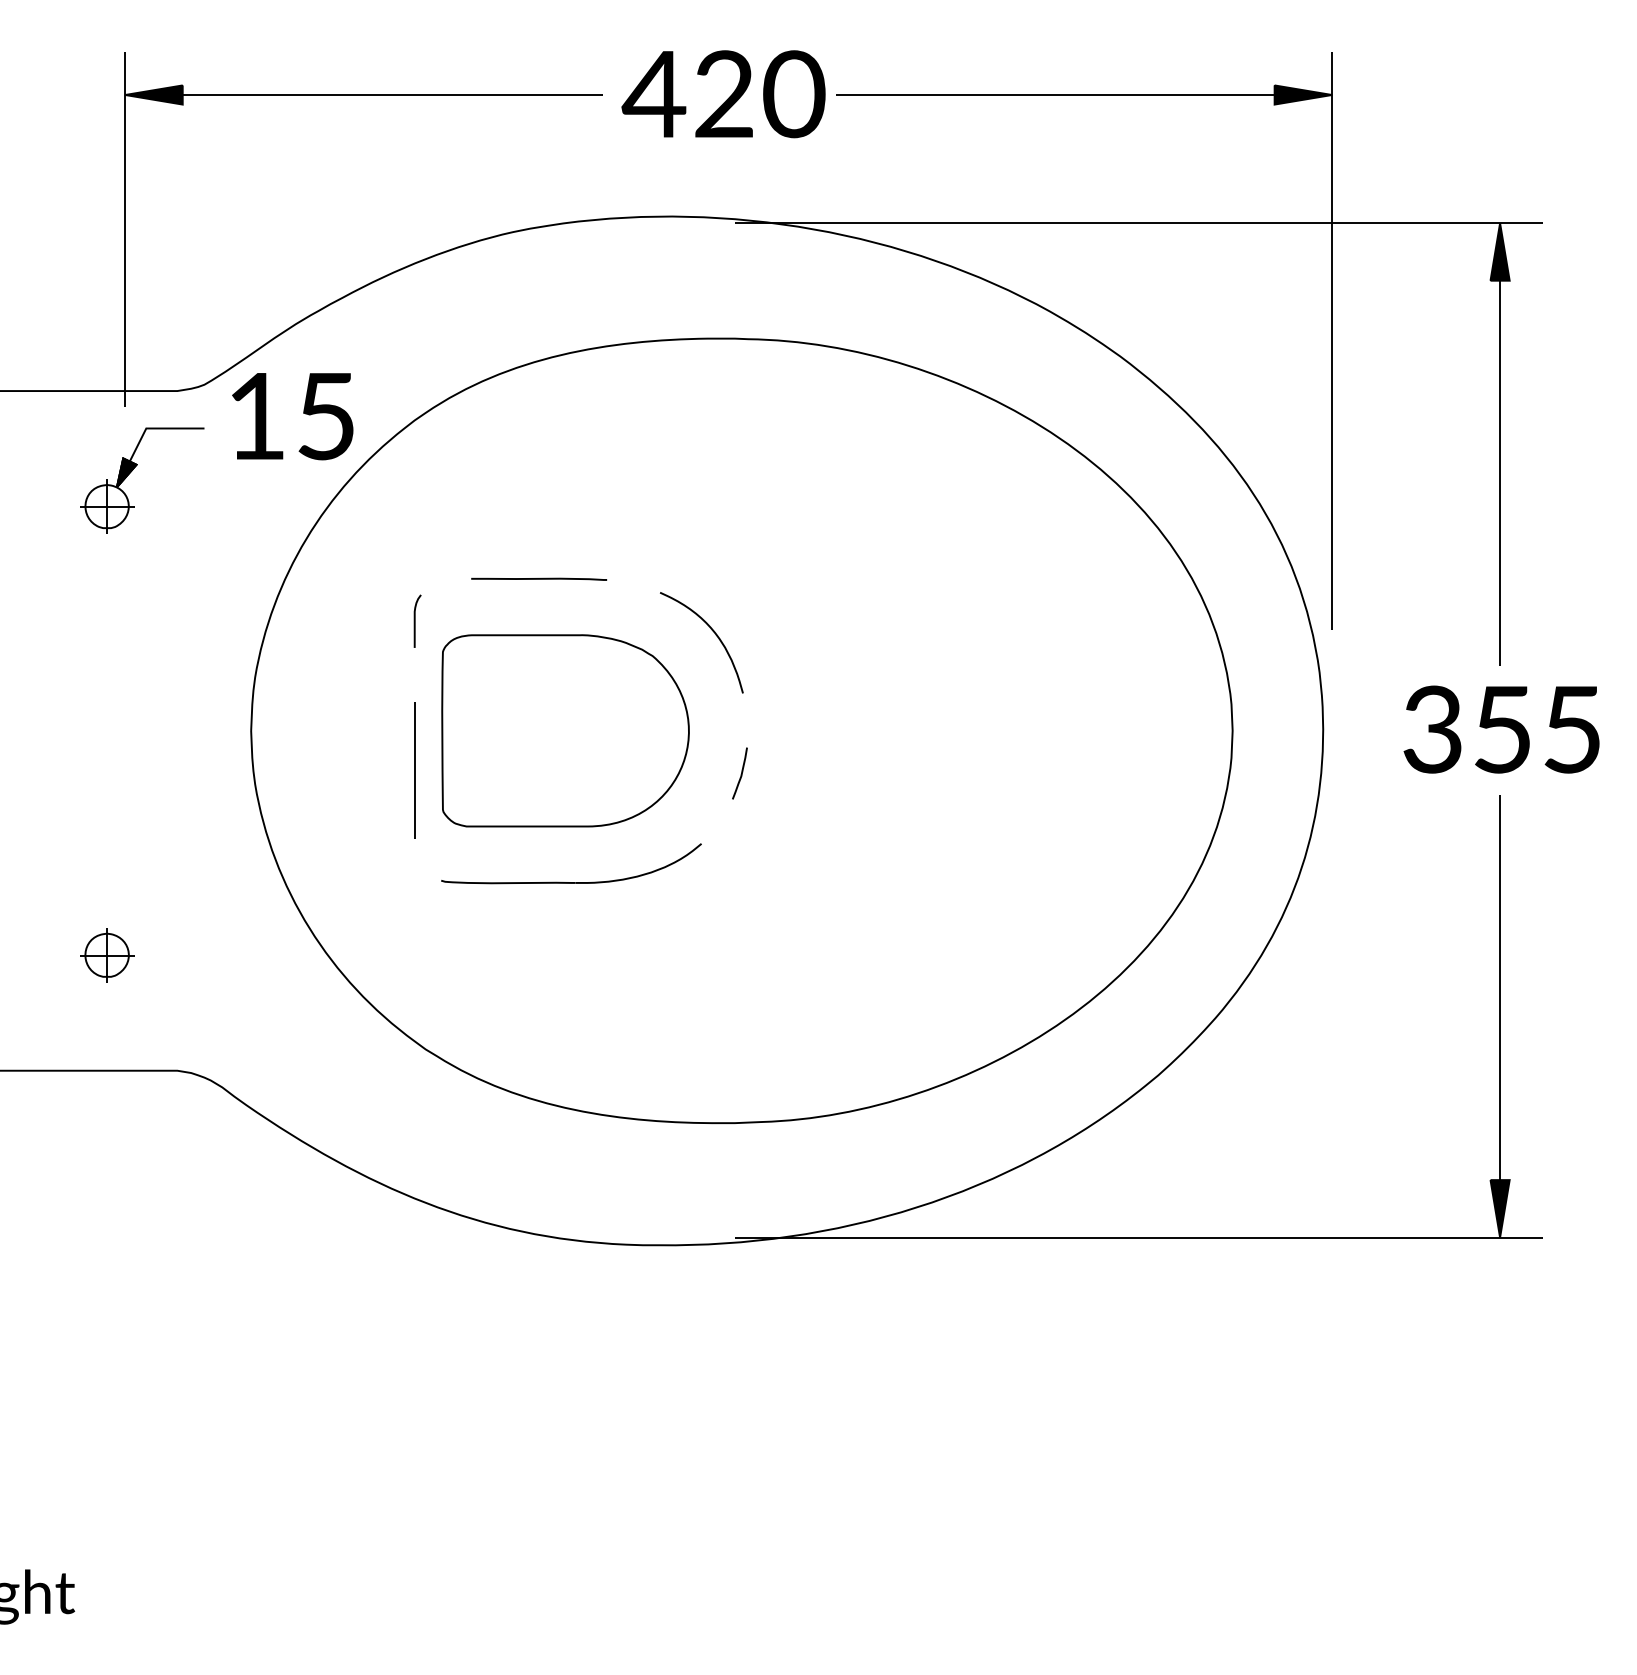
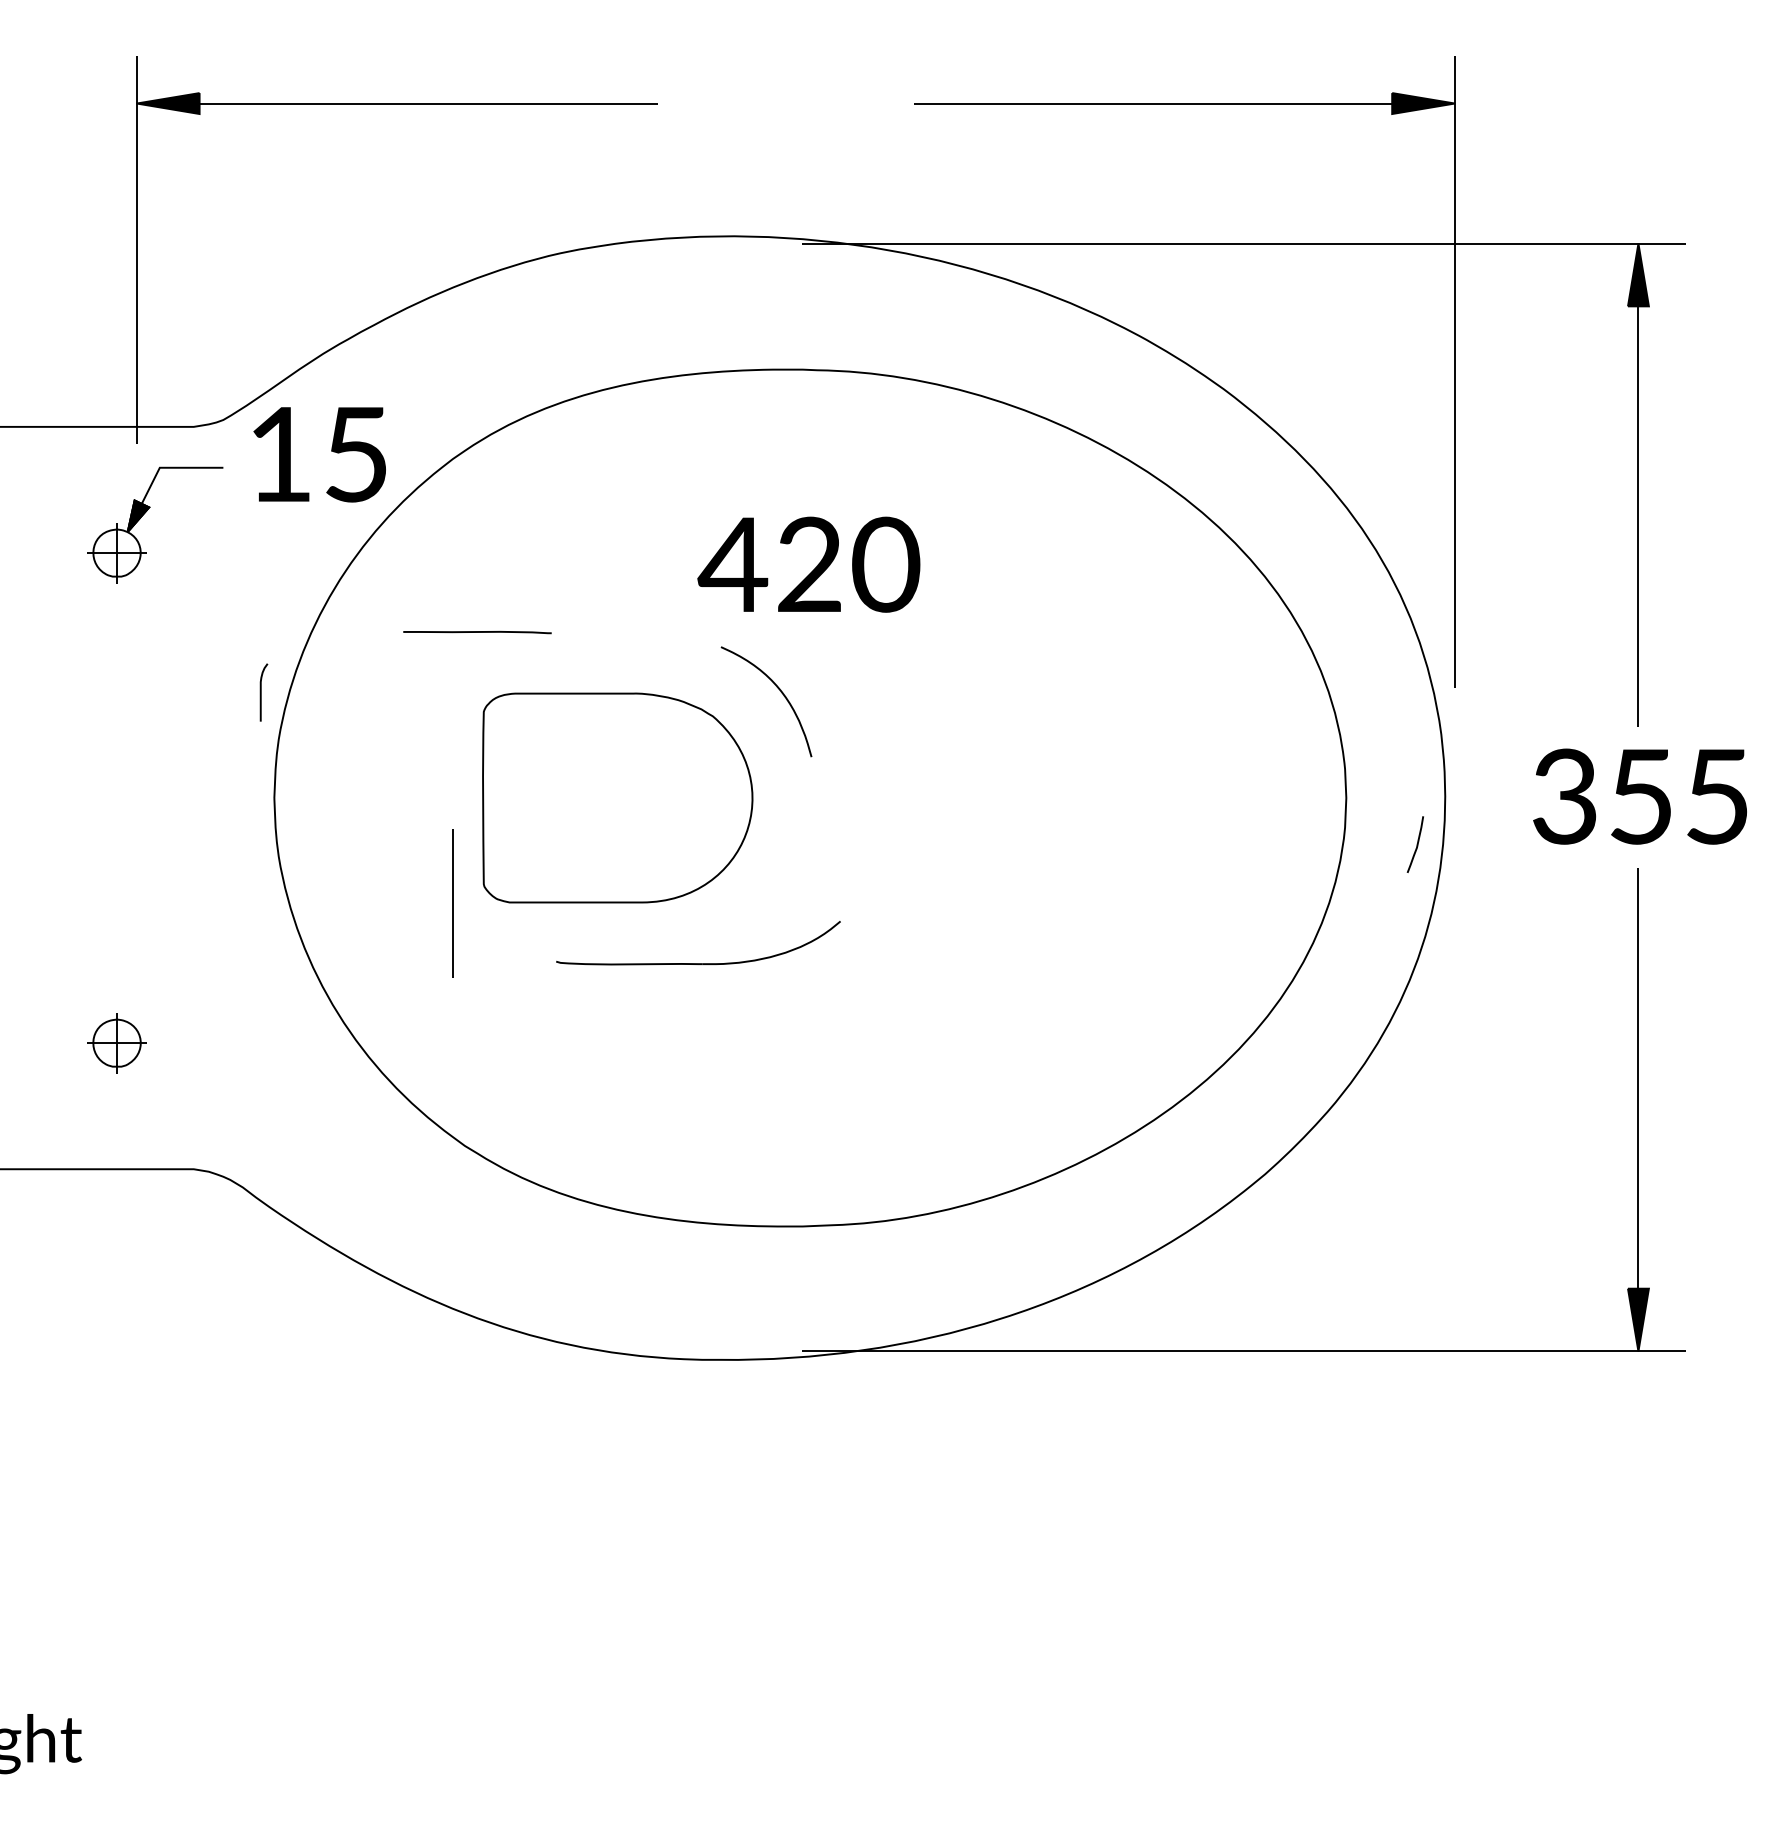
text: (723, 94) -> (808, 564), moved
line: (539, 578) -> (477, 631), moved
part: (417, 620) -> (263, 691), moved
line: (414, 770) -> (452, 903), moved
part: (739, 773) -> (1414, 844), moved
part: (571, 882) -> (698, 963), moved

